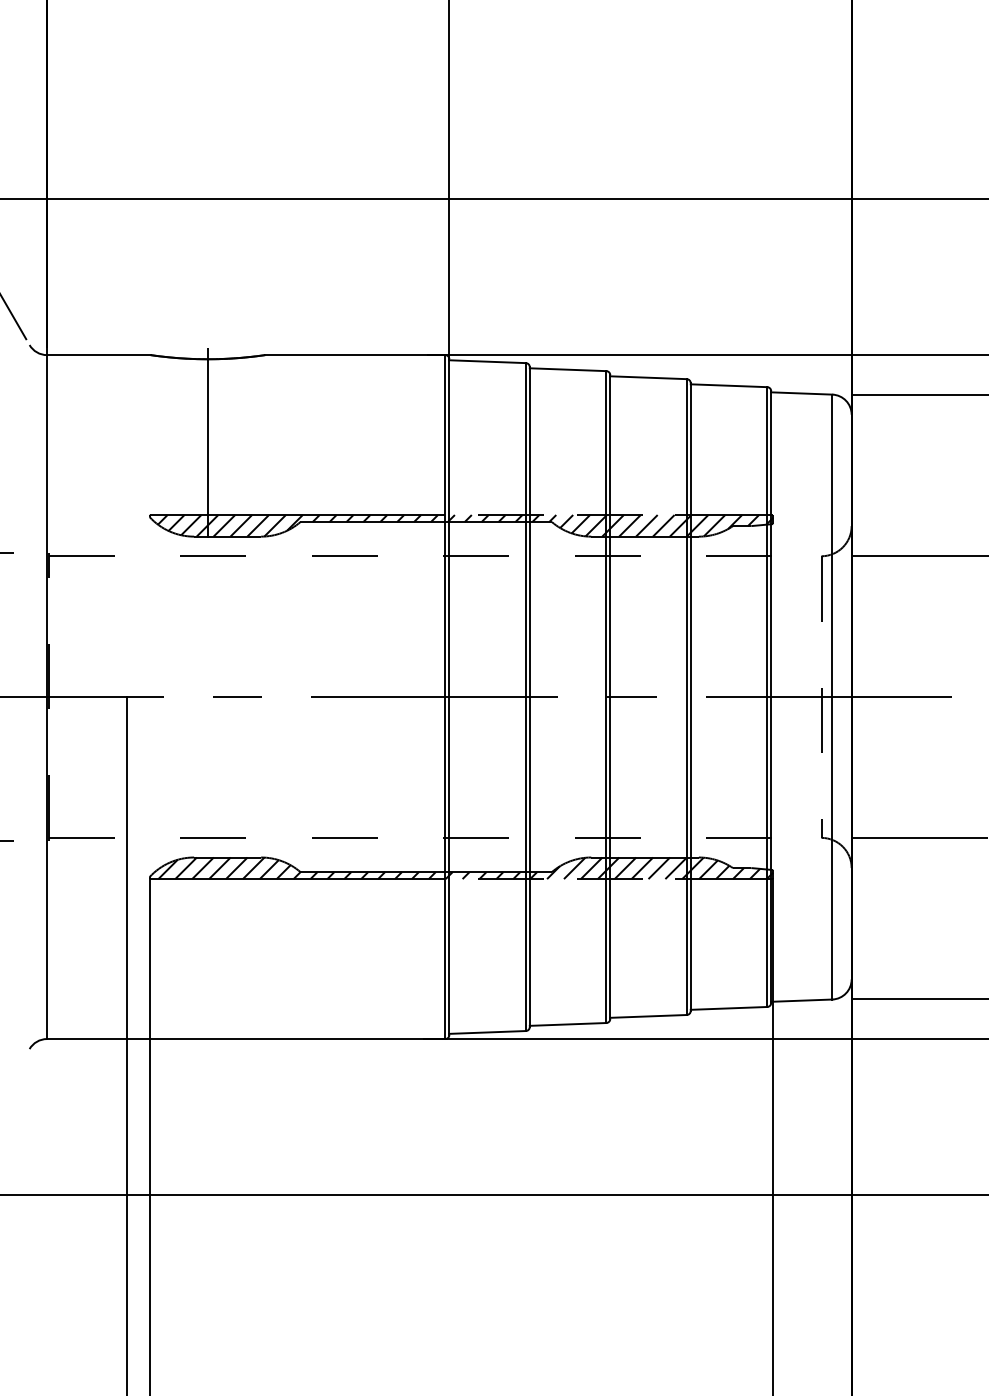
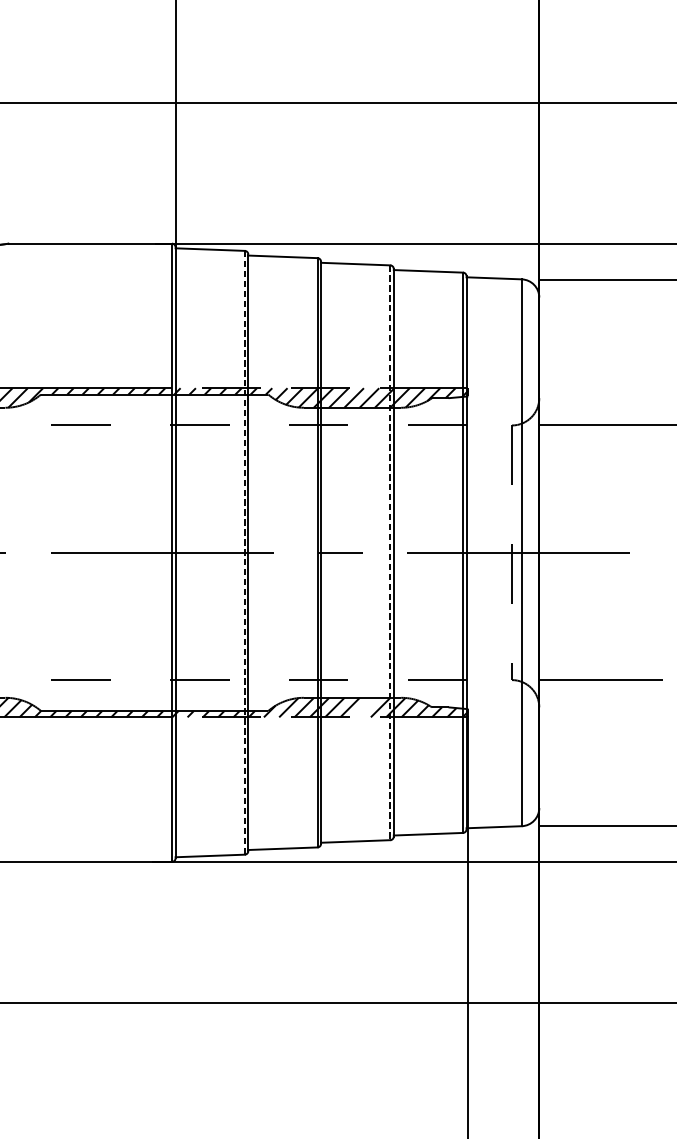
line: (525, 697) -> (244, 553), solid -> dashed
line: (686, 697) -> (389, 553), solid -> dashed
line: (659, 868) -> (365, 707), removed

